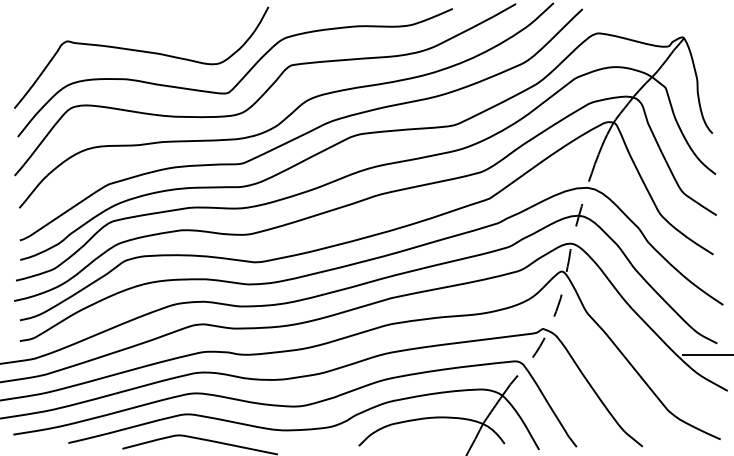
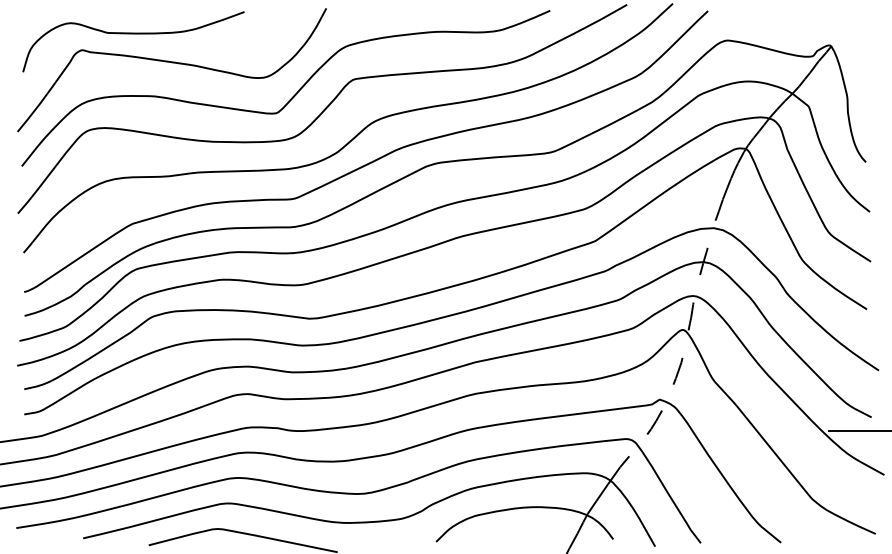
curve: (109, 28) -> (133, 34), added

